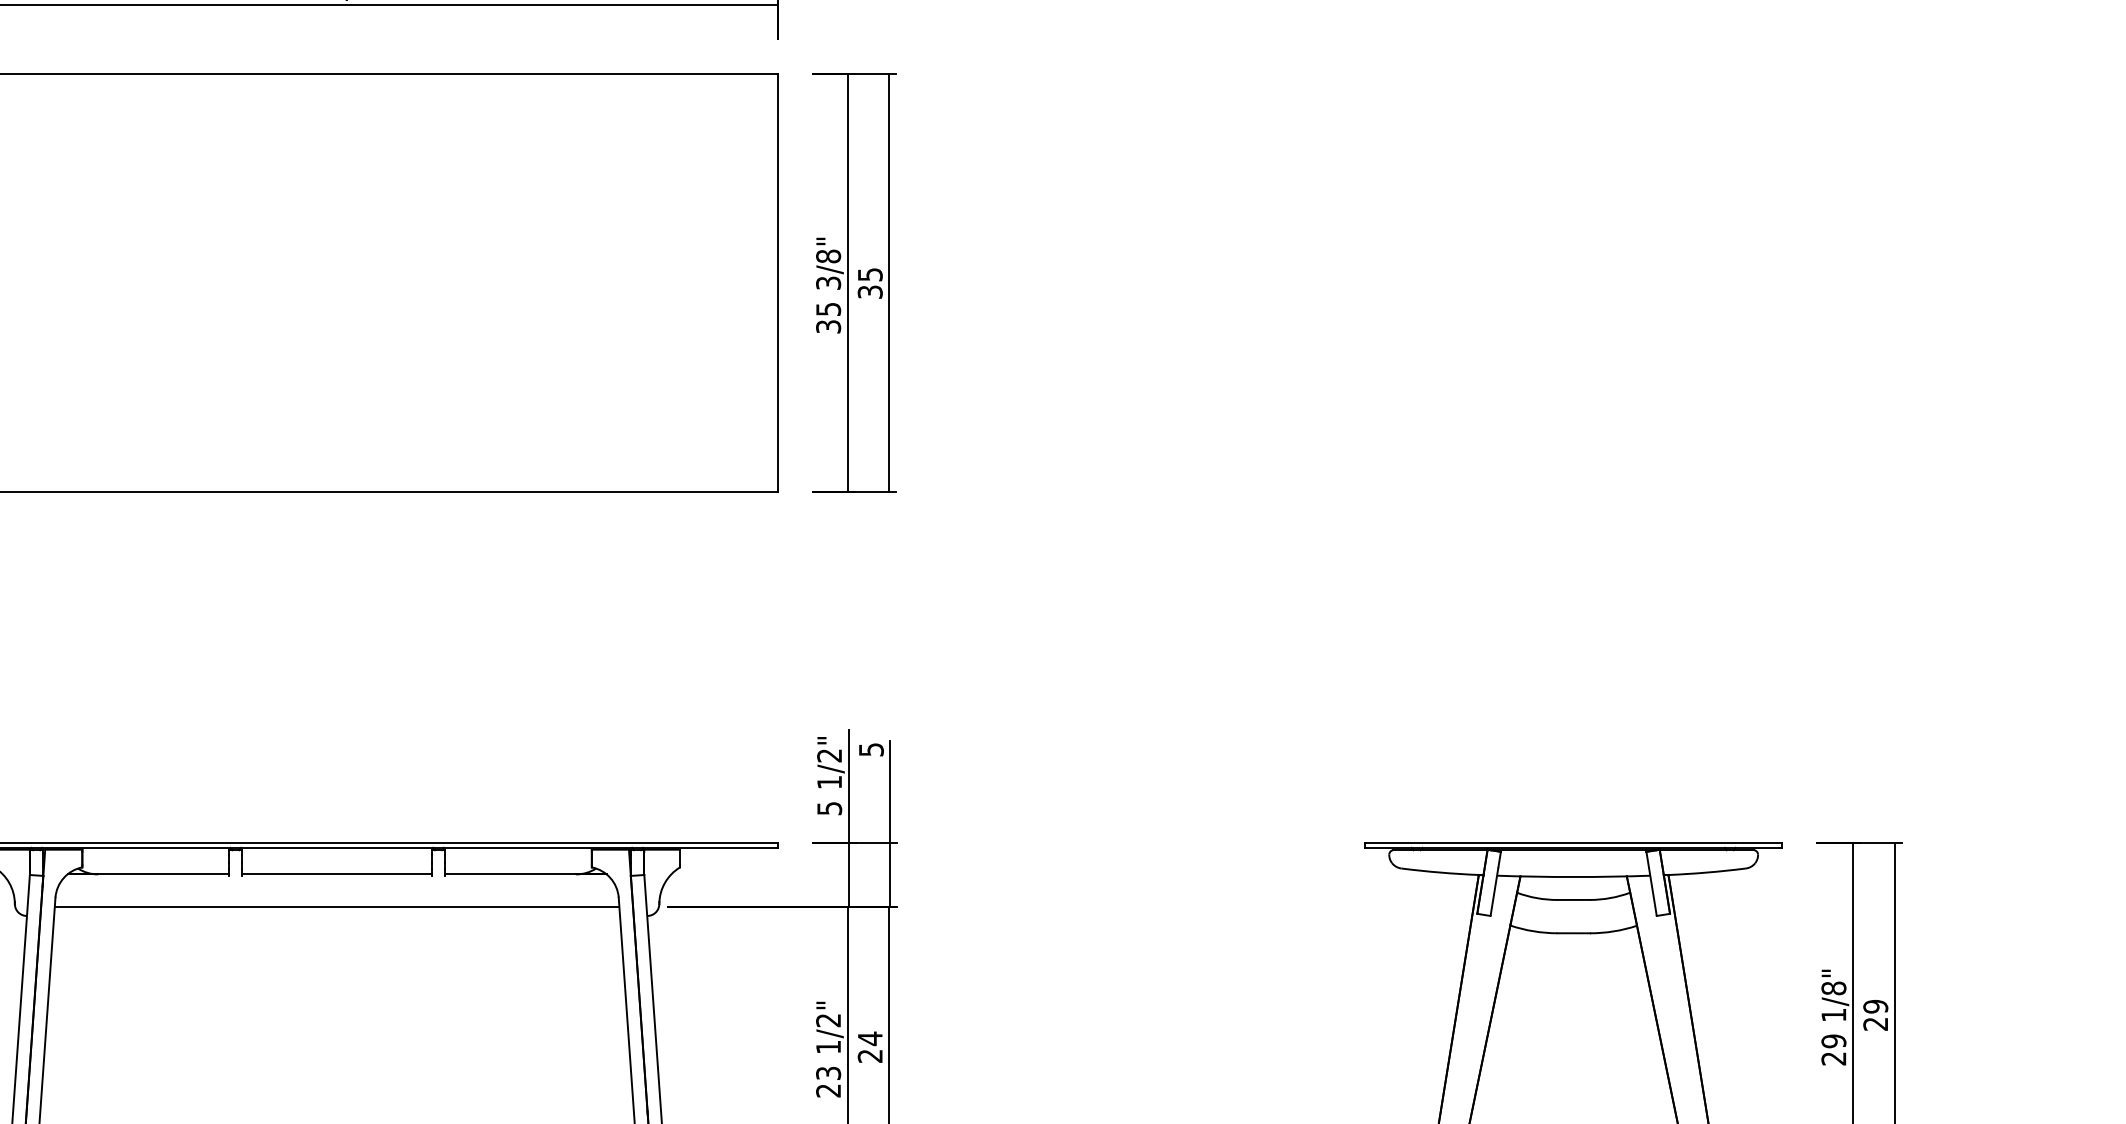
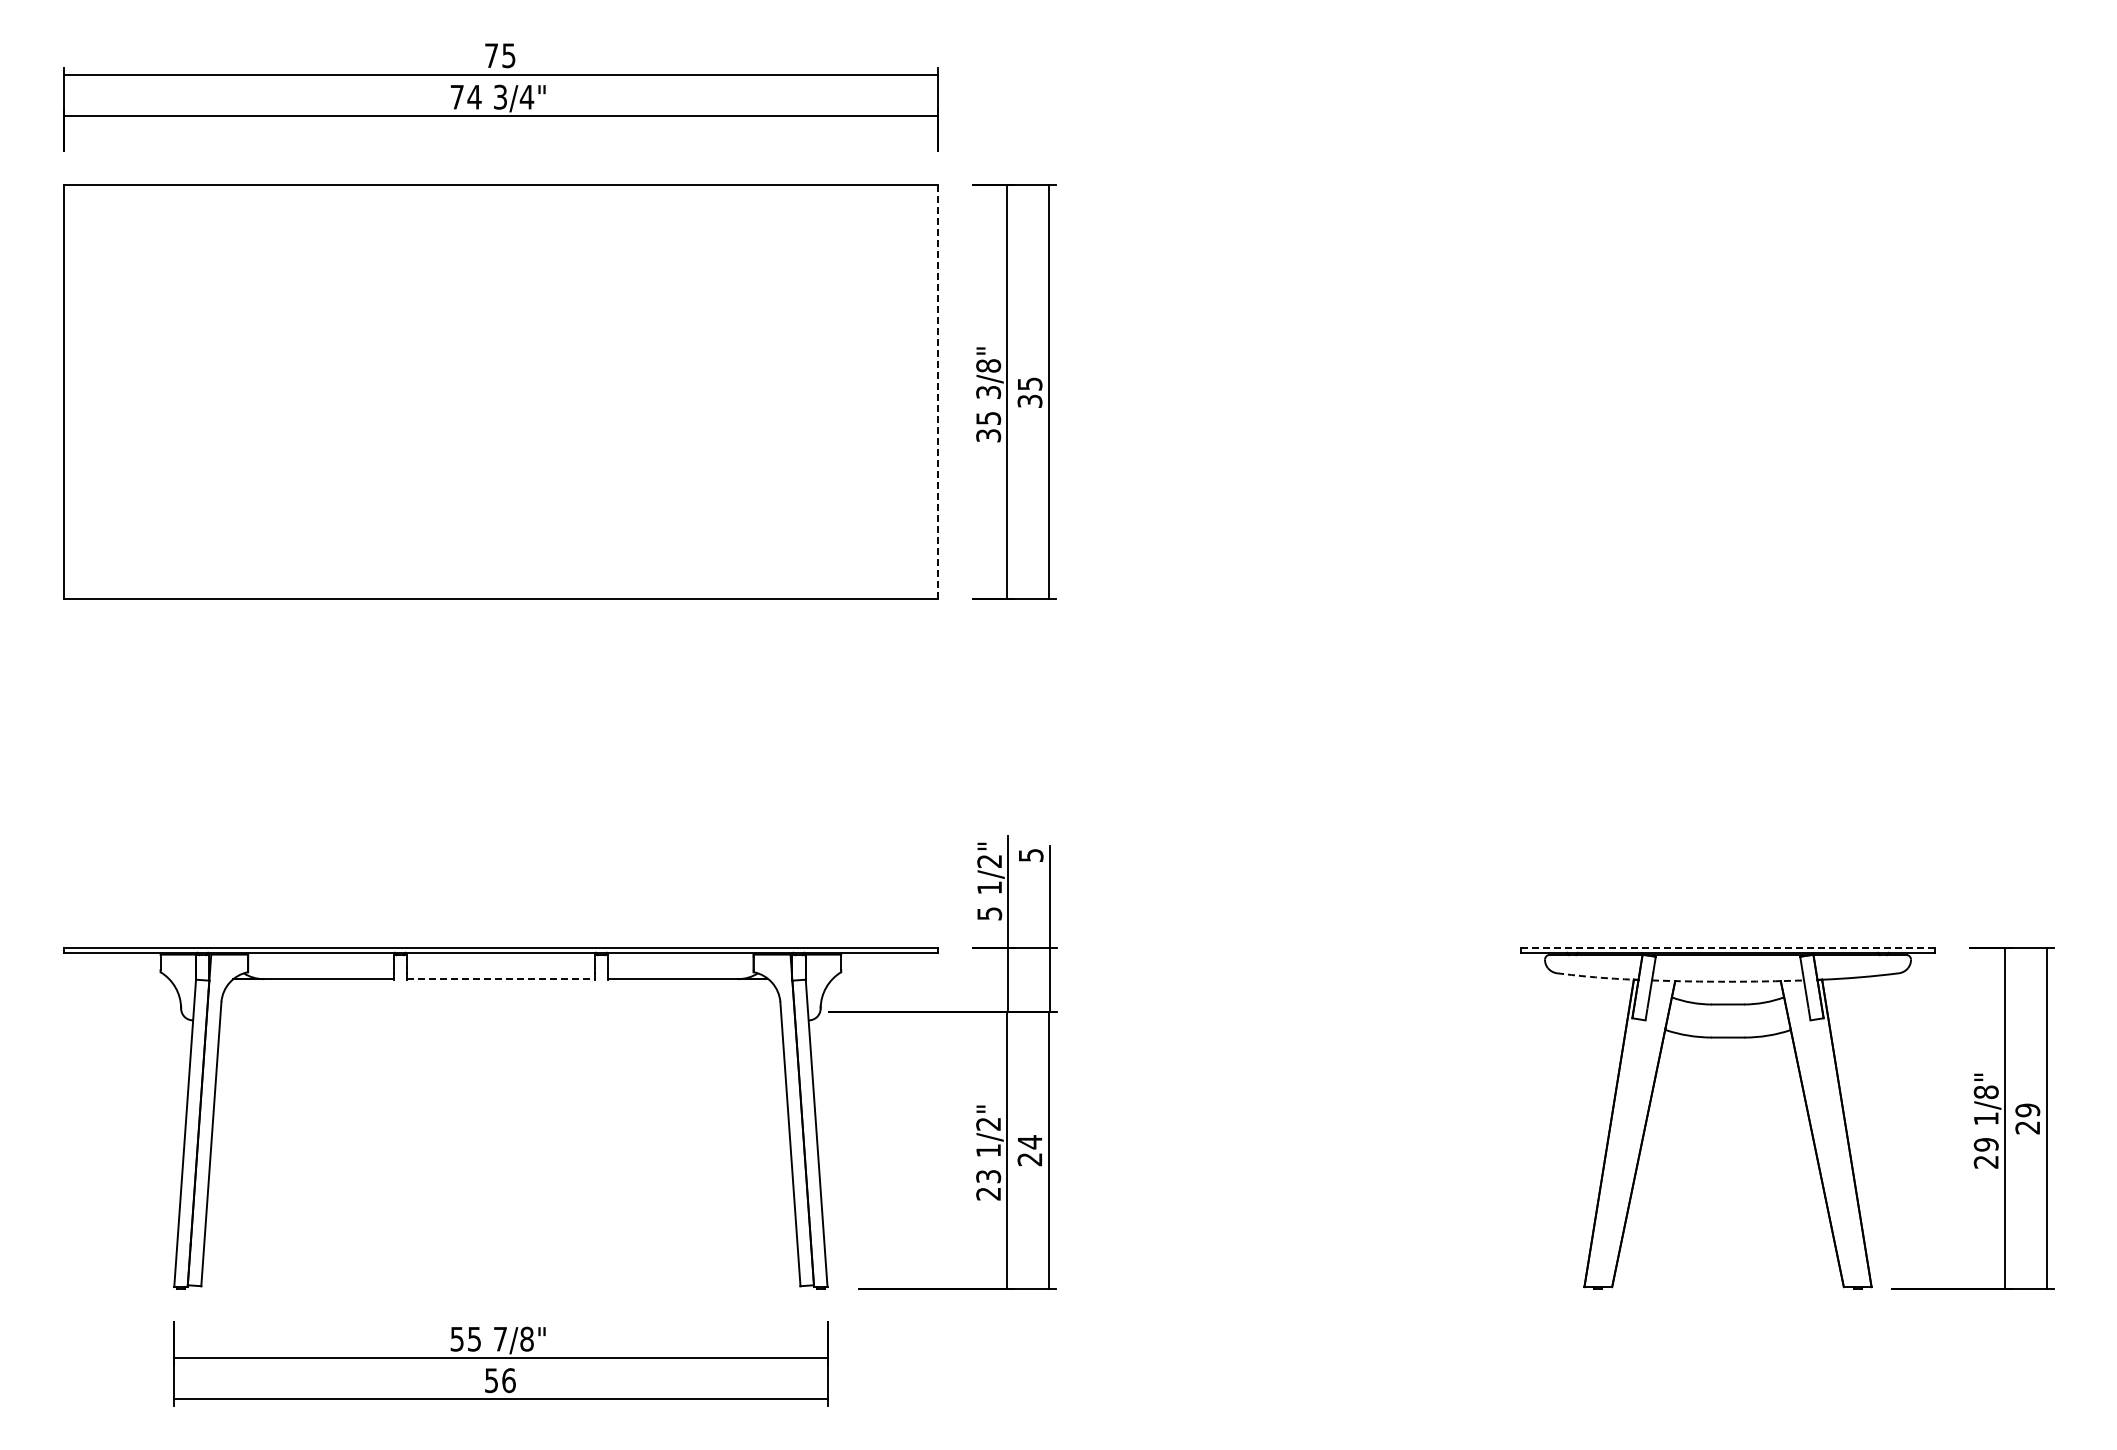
line: (778, 283) -> (938, 392), solid -> dashed
line: (1573, 843) -> (1727, 948), solid -> dashed
arc: (1440, 872) -> (1595, 977), solid -> dashed
line: (336, 874) -> (500, 979), solid -> dashed
arc: (1574, 876) -> (1728, 981), solid -> dashed
line: (336, 907) -> (500, 1011), removed

